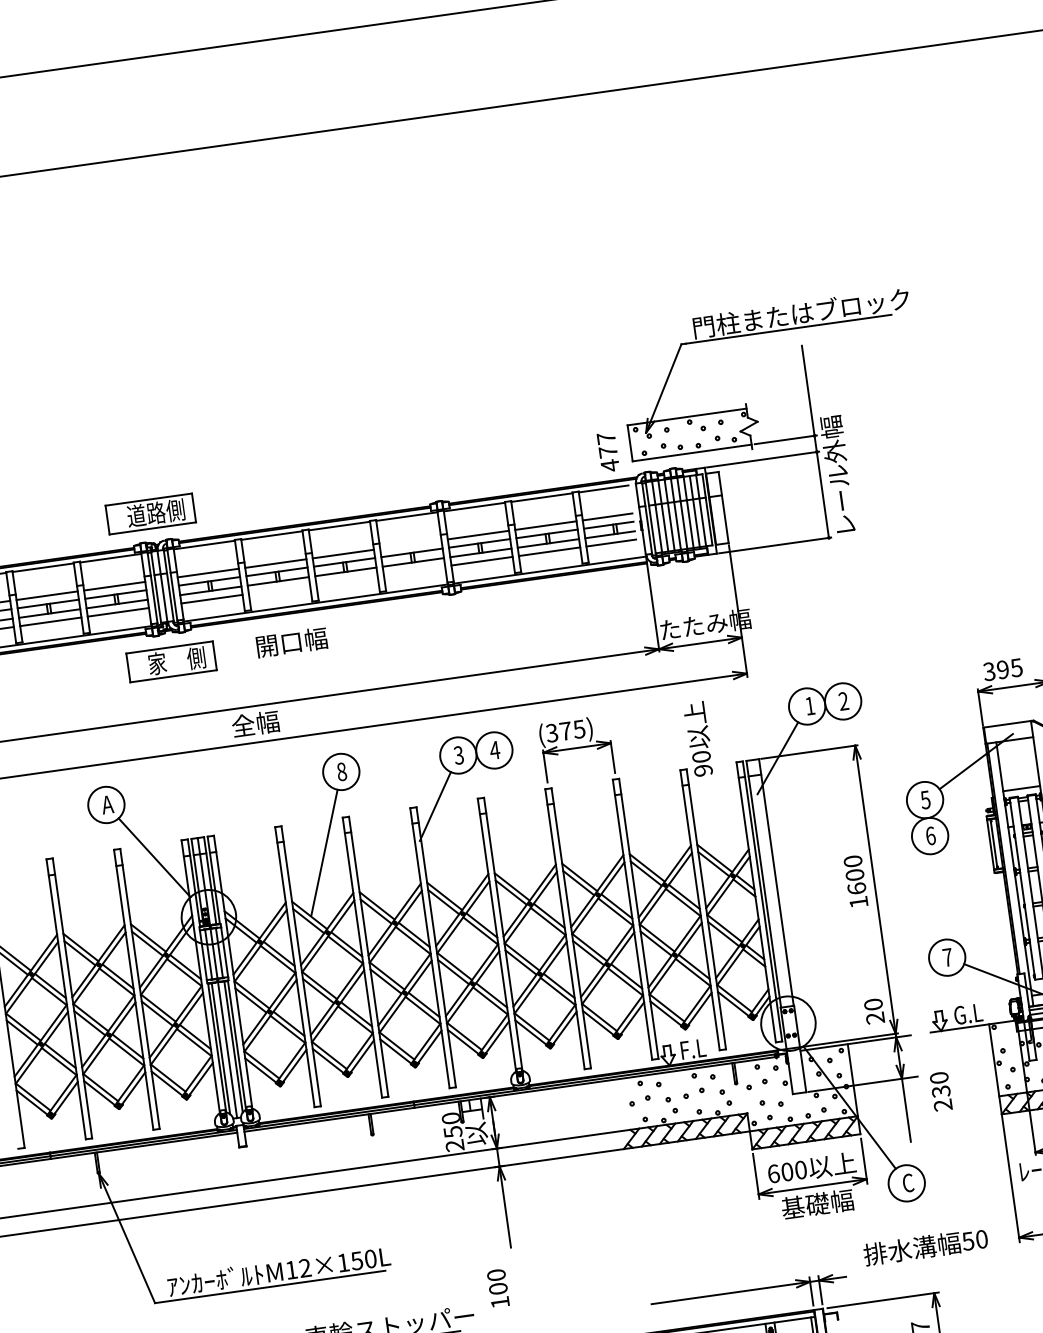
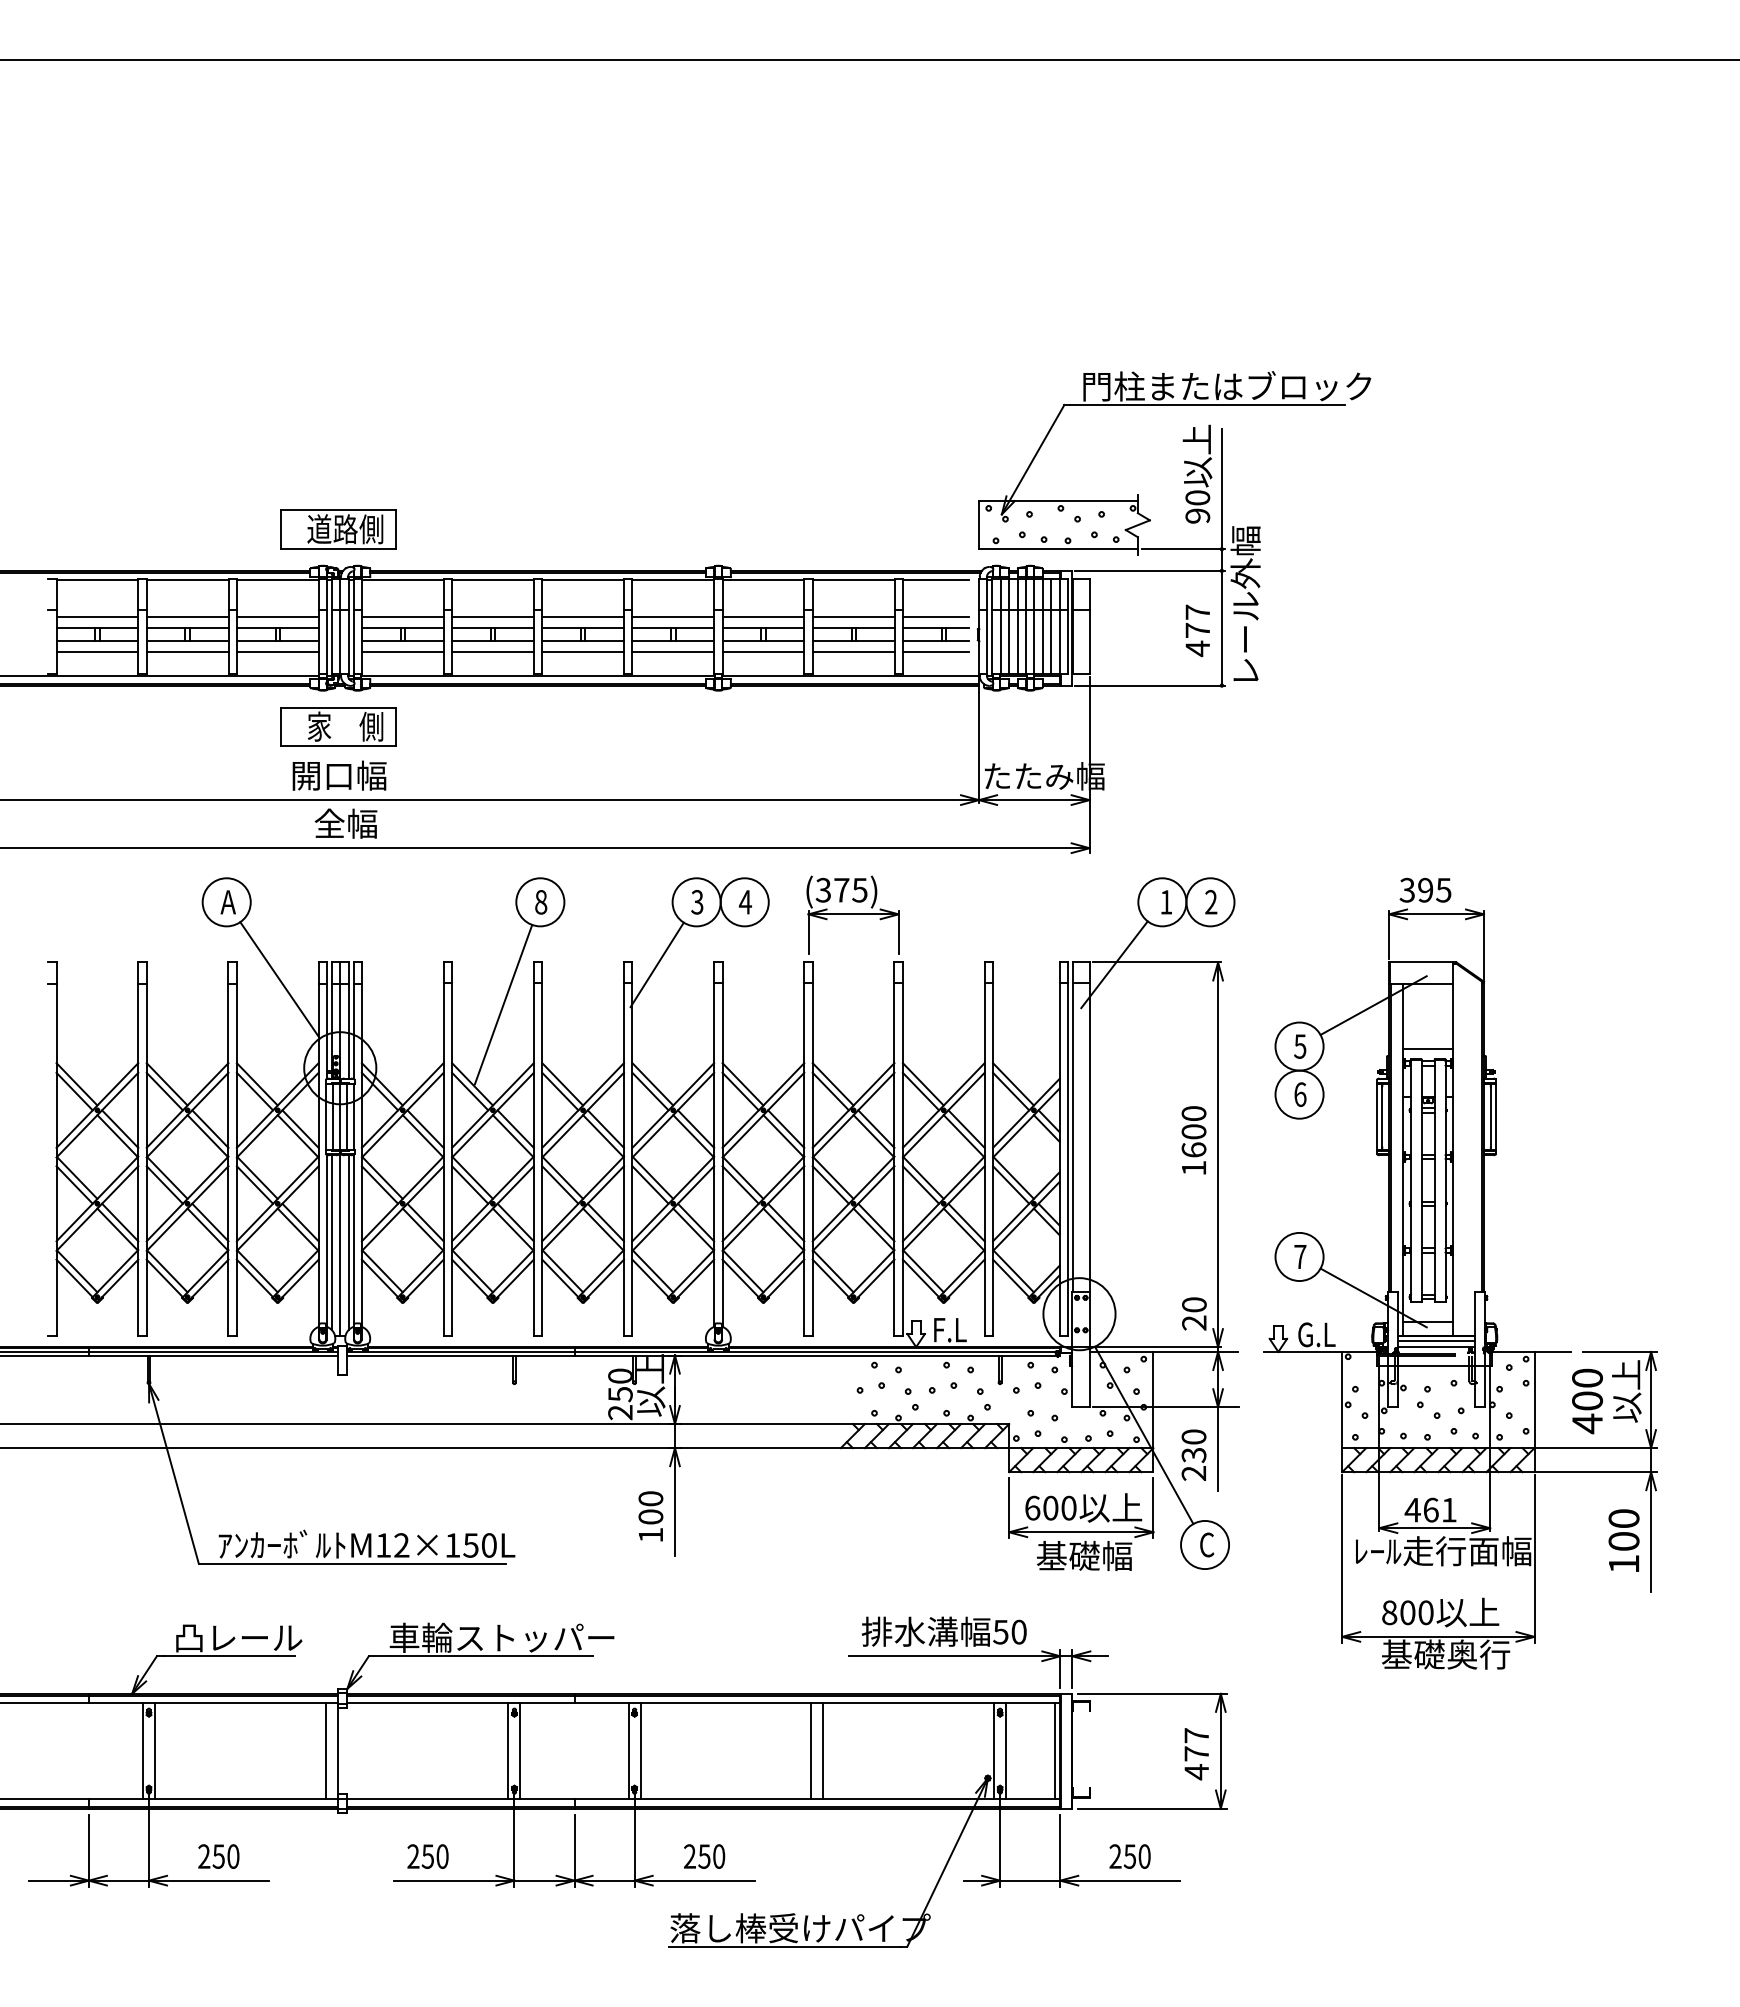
text: (608, 452) -> (1197, 630), moved
line: (411, 544) -> (673, 617), added
line: (414, 570) -> (673, 652), added
line: (347, 580) -> (583, 652), added
line: (279, 589) -> (492, 652), added
text: (291, 642) -> (339, 775), moved
text: (255, 723) -> (345, 823), moved
text: (698, 738) -> (1197, 473), moved
text: (940, 1091) -> (1193, 1454), moved
text: (925, 1246) -> (944, 1631), moved
text: (498, 1288) -> (650, 1516), moved

